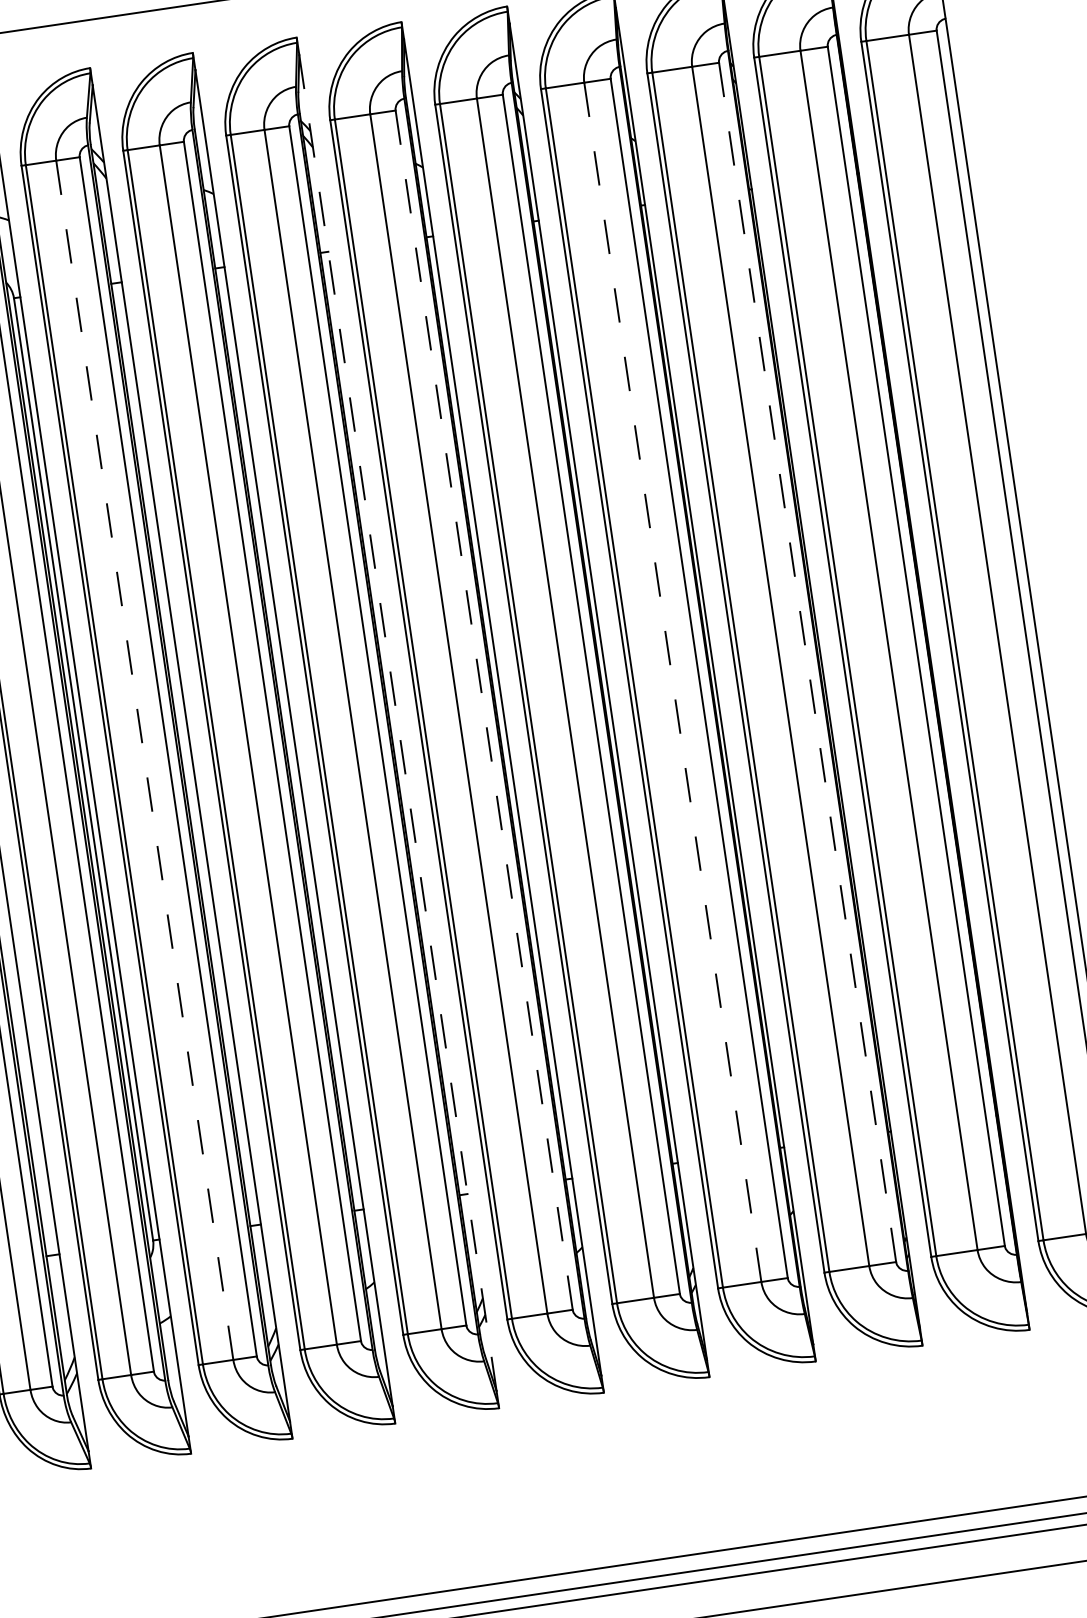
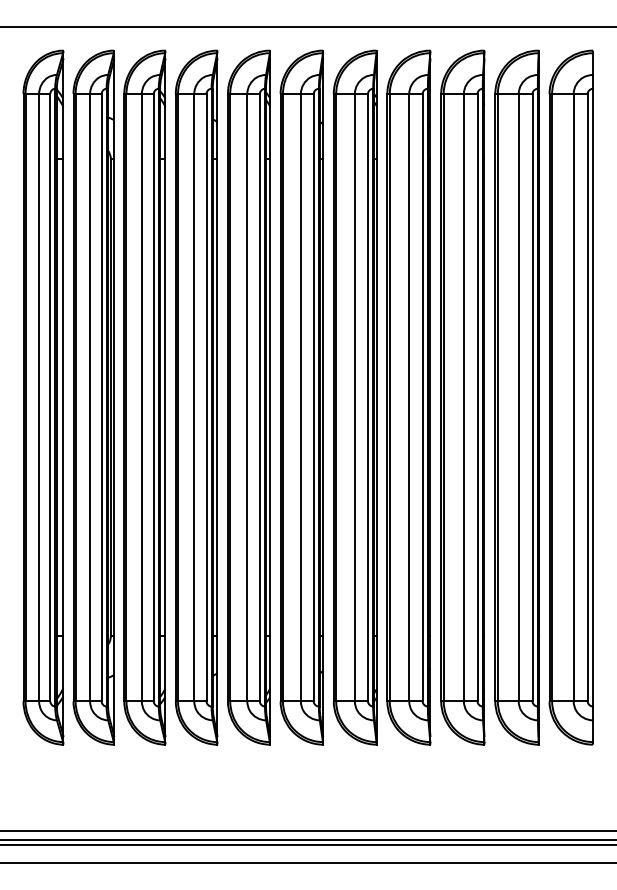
line: (807, 662) -> (477, 397), dashed -> solid
line: (673, 681) -> (409, 397), dashed -> solid
line: (483, 709) -> (313, 397), dashed -> solid
line: (399, 724) -> (270, 398), dashed -> solid
line: (144, 760) -> (141, 397), dashed -> solid

